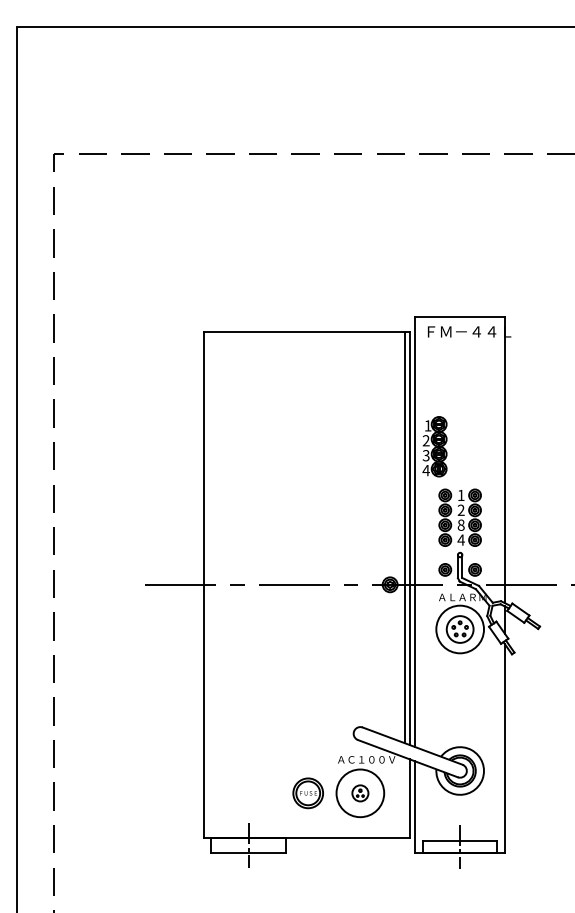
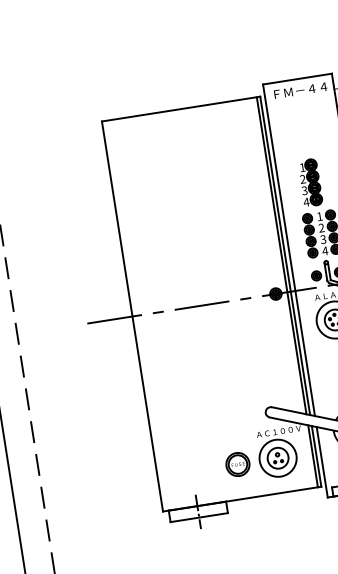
part: (434, 446) -> (310, 182), moved
text: (460, 524) -> (322, 239), 8 -> 3
part: (360, 793) -> (278, 458), size x1.67
line: (405, 797) -> (313, 456), added

